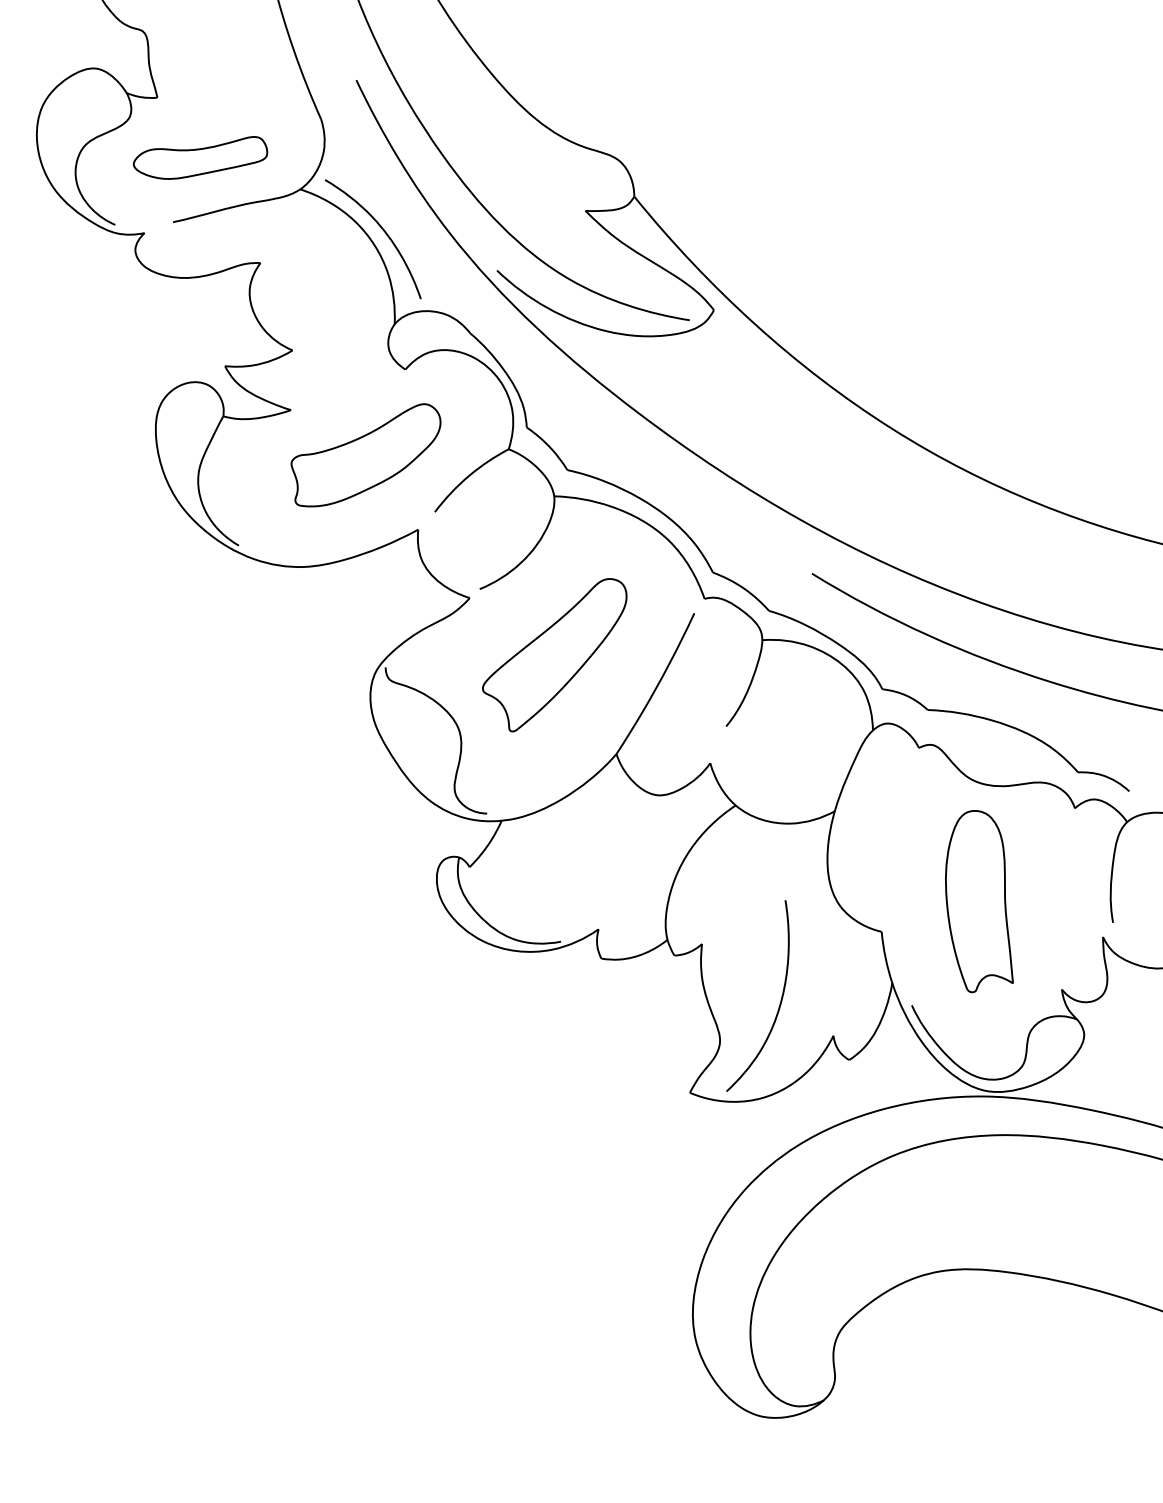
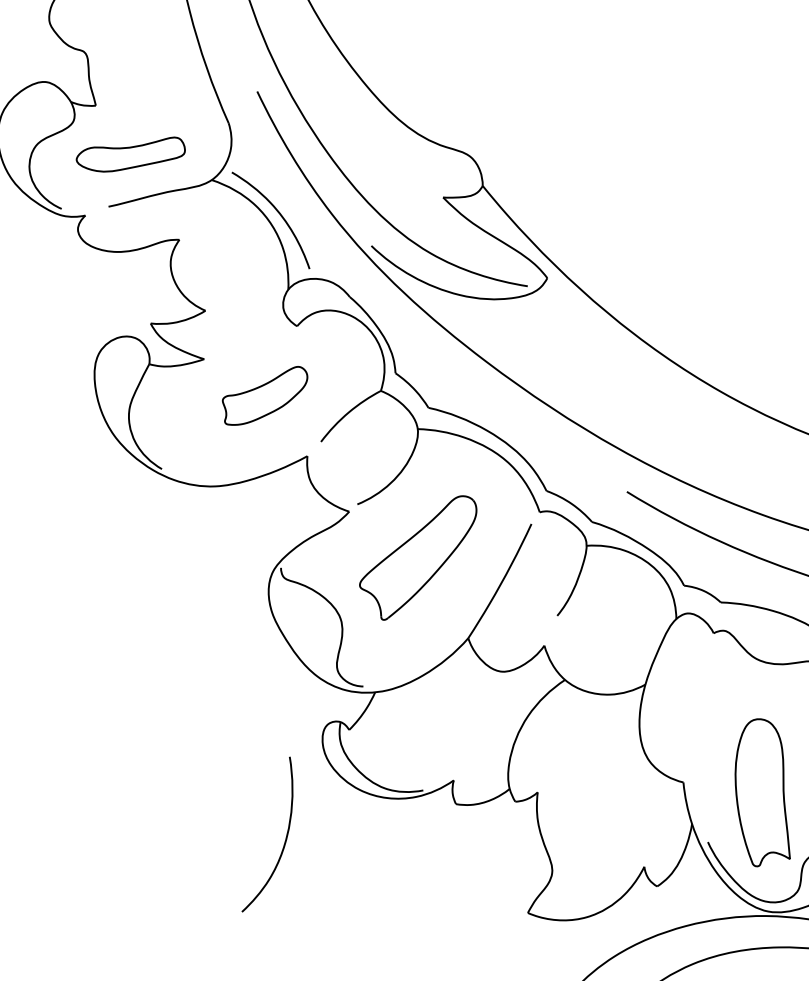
part: (365, 455) -> (264, 395), size x0.7
part: (979, 901) -> (762, 792), moved
curve: (780, 999) -> (285, 837), moved

